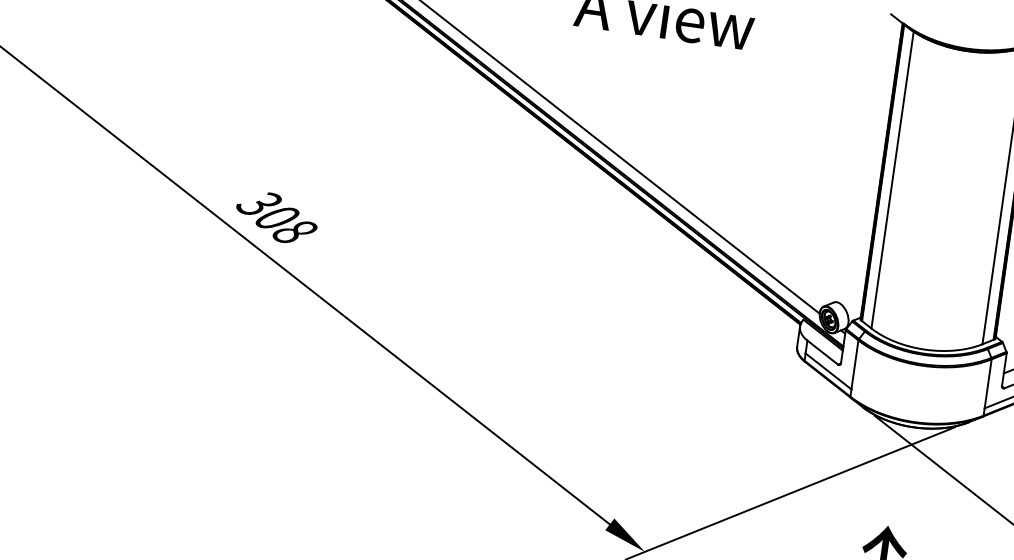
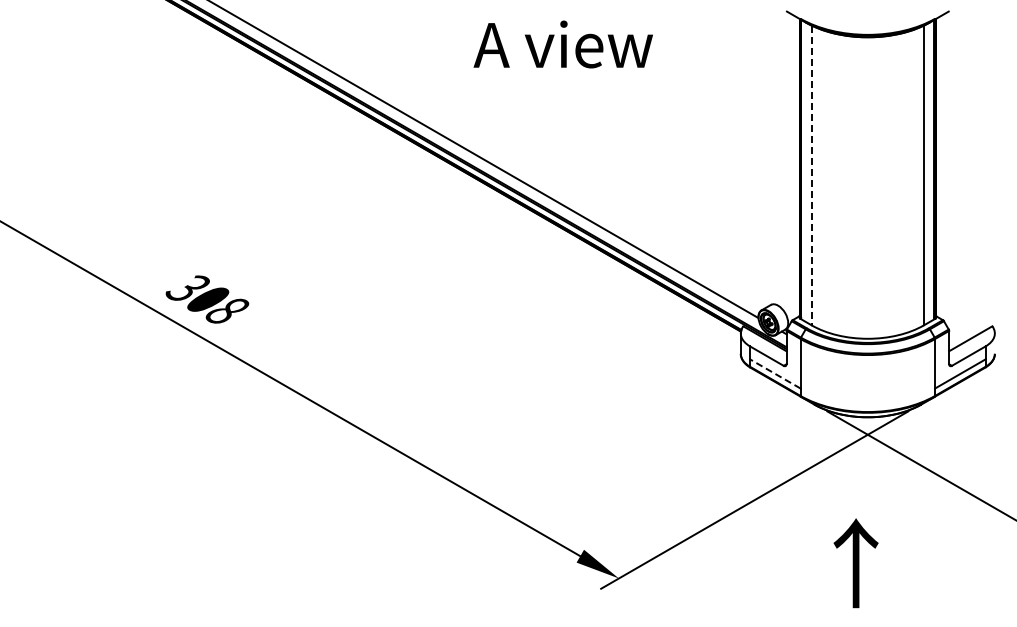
line: (892, 180) -> (811, 175), solid -> dashed
line: (827, 370) -> (774, 373), solid -> dashed

